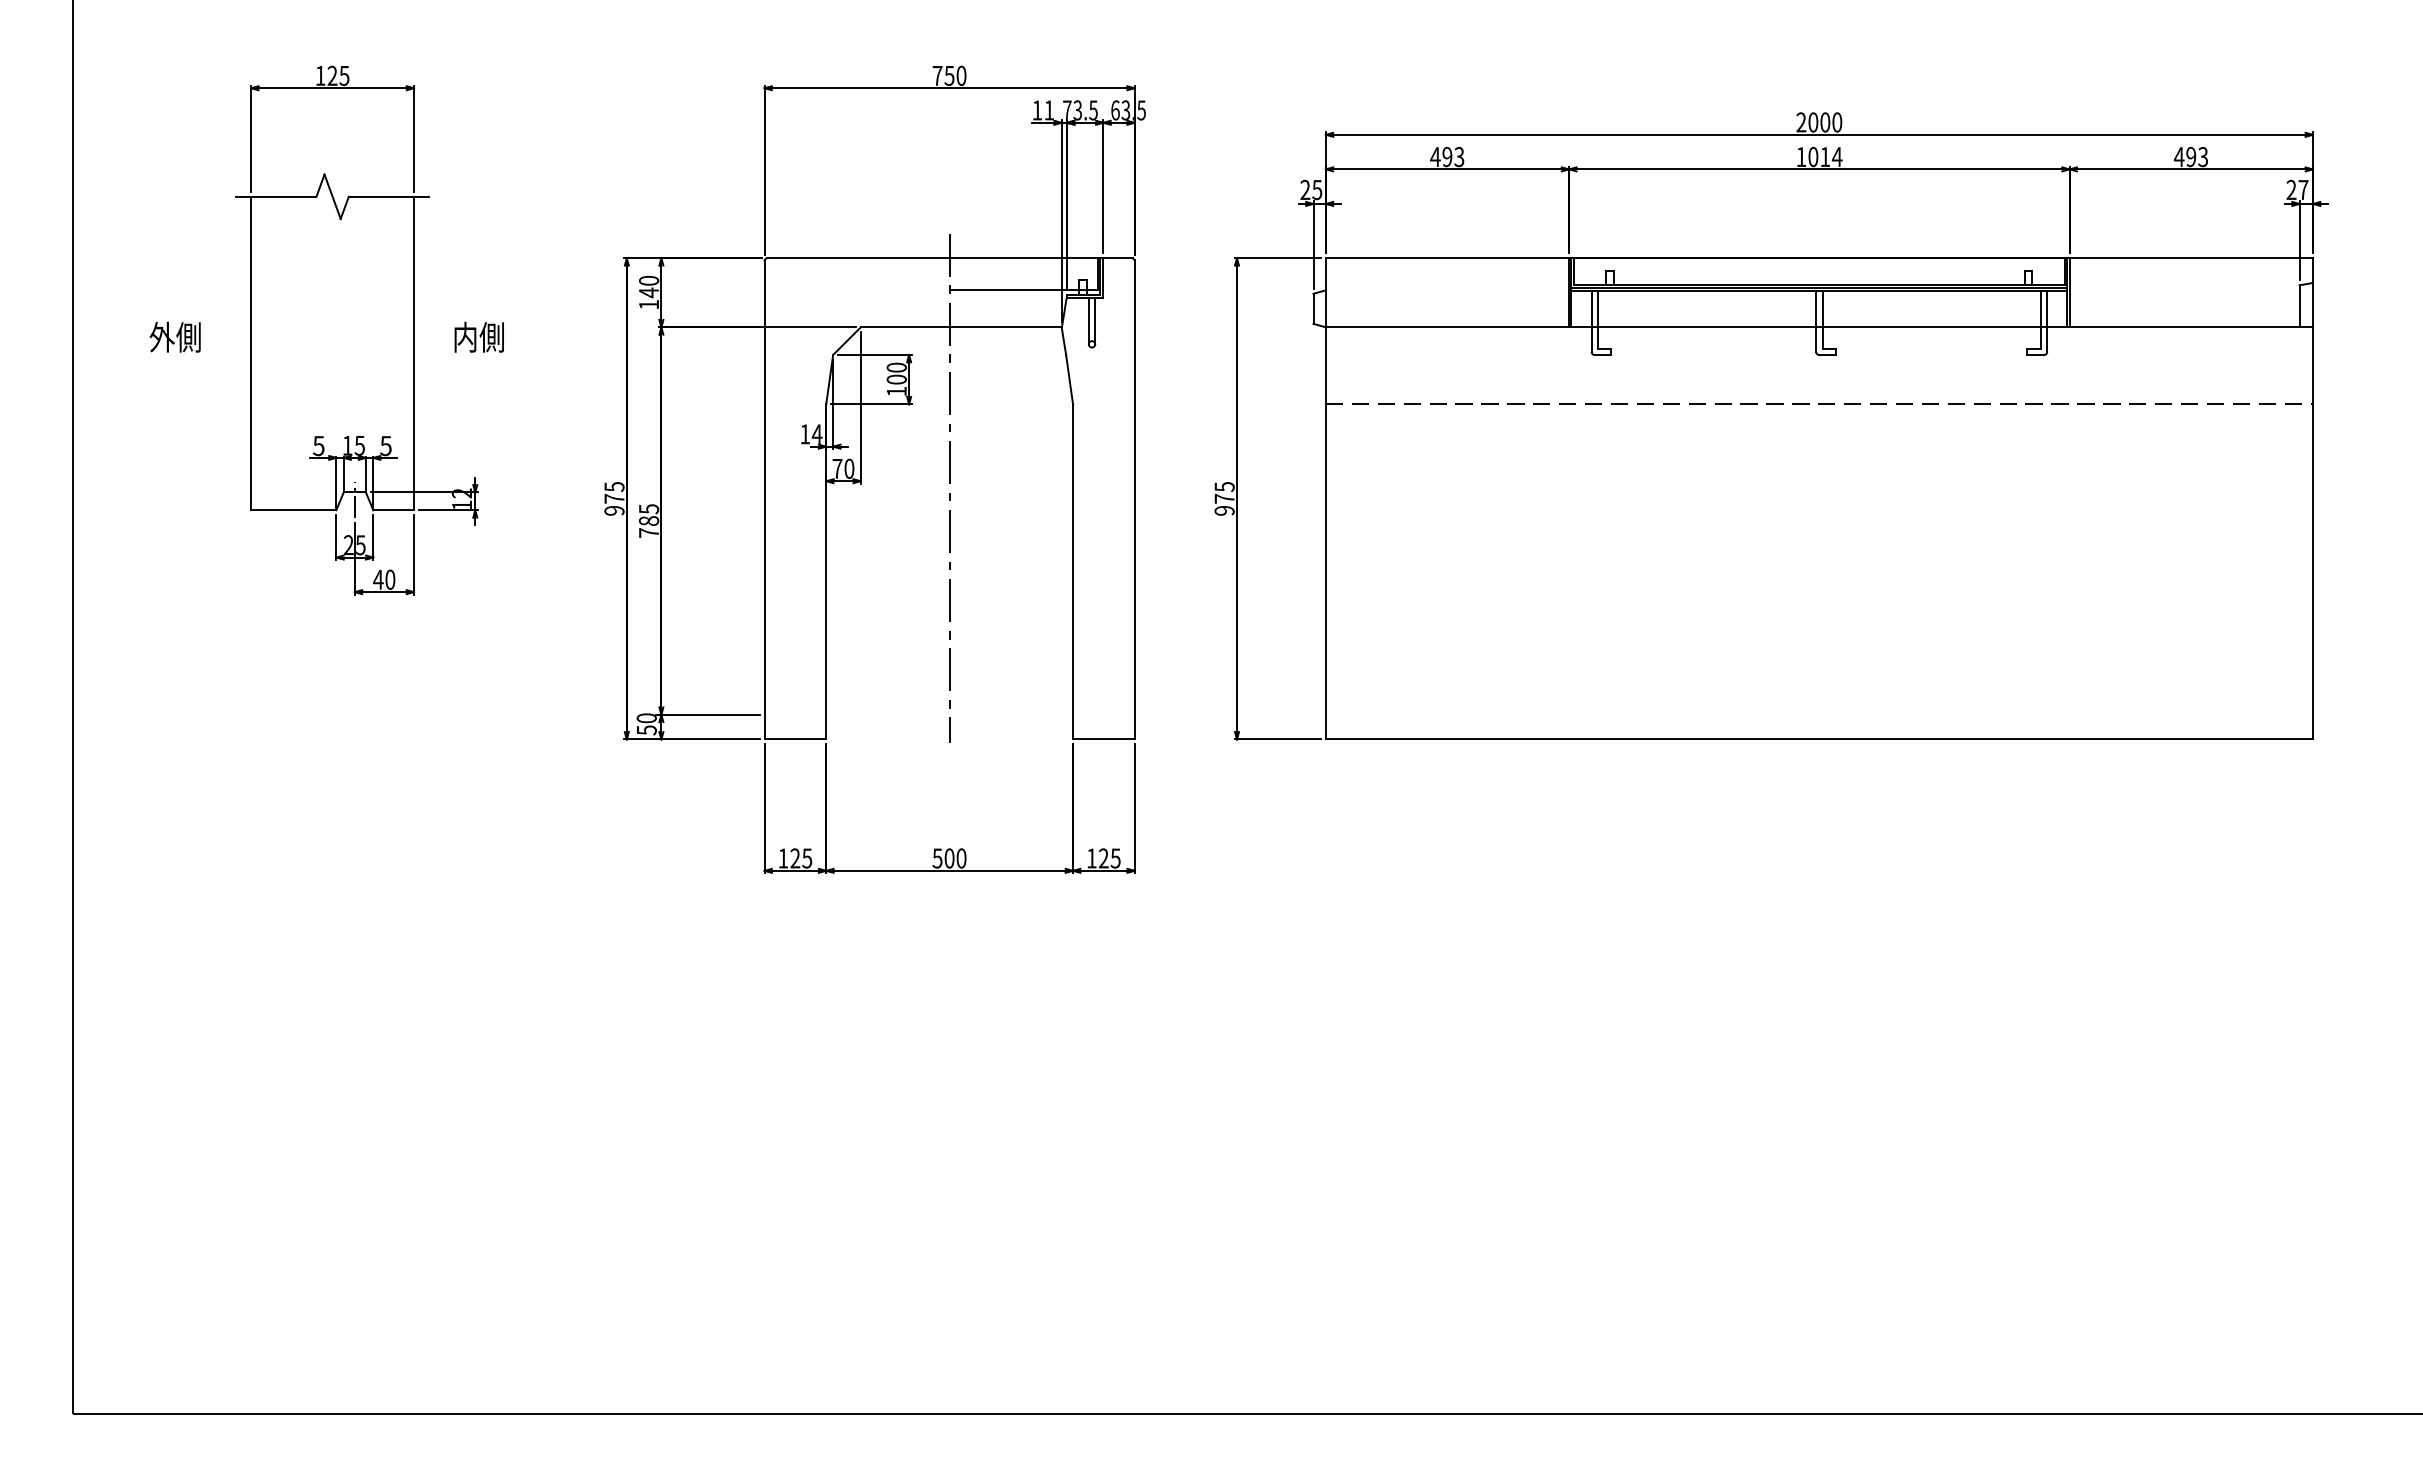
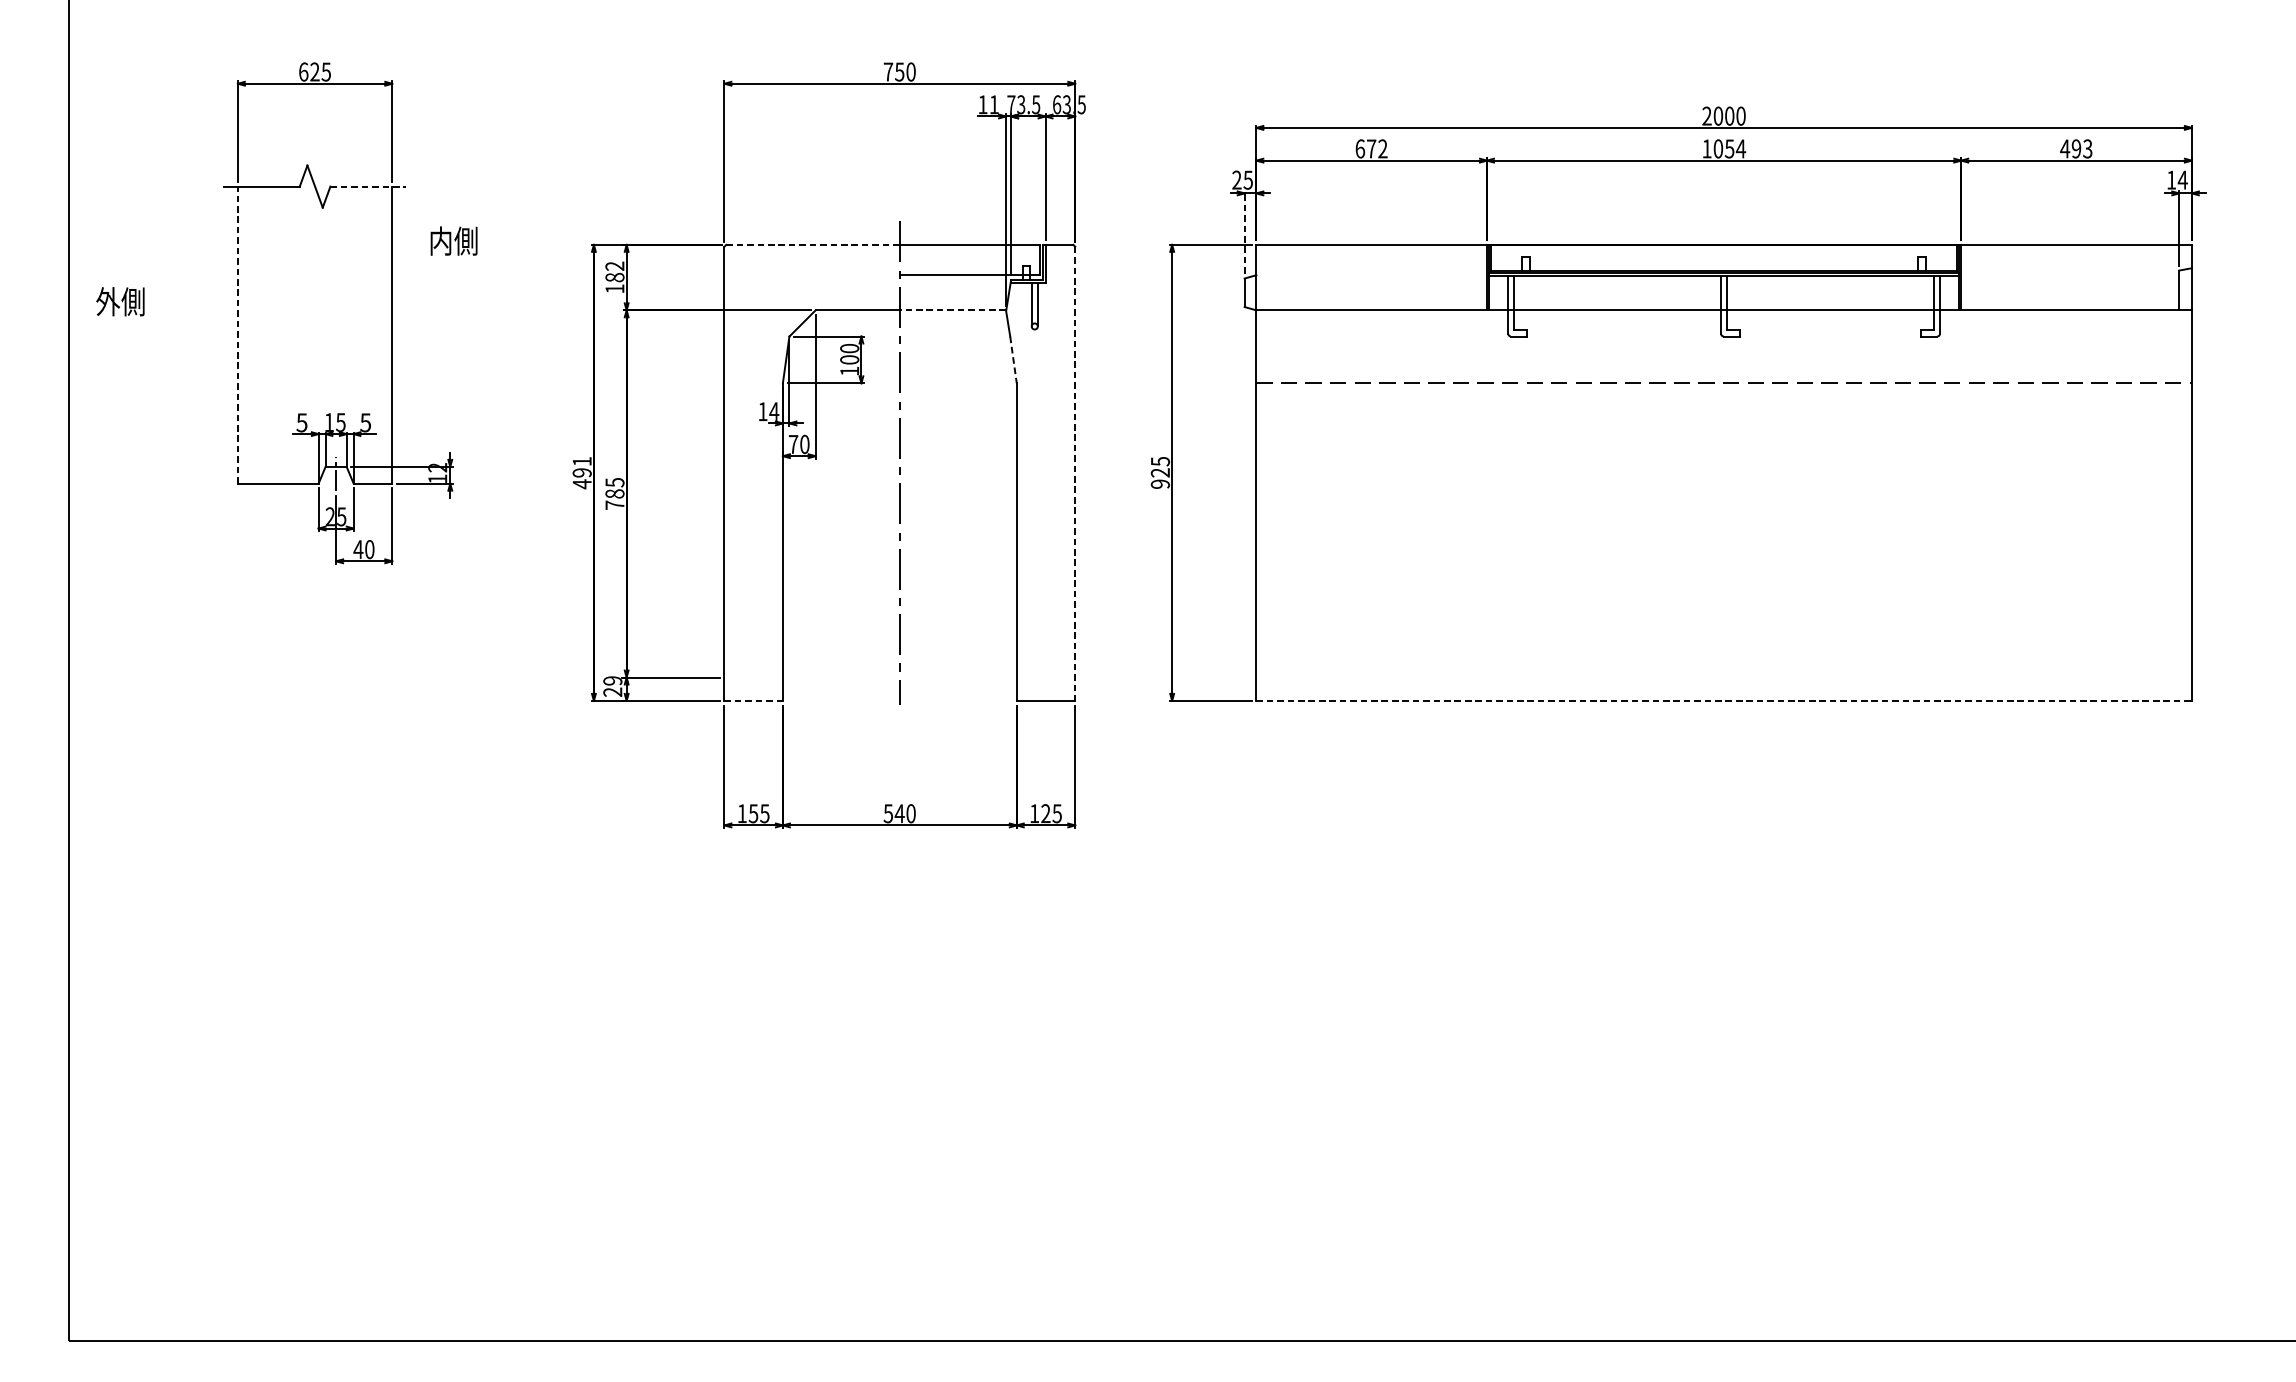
text: (320, 75) -> (303, 71), 125 -> 625
text: (1447, 156) -> (1371, 148), 493 -> 672
text: (1825, 157) -> (1729, 149), 1014 -> 1054
text: (2297, 189) -> (2177, 179), 27 -> 14
line: (389, 196) -> (368, 186), solid -> dashed
line: (1313, 245) -> (1244, 232), solid -> dashed
line: (858, 258) -> (813, 245), solid -> dashed
text: (649, 287) -> (615, 272), 140 -> 182
line: (1005, 327) -> (952, 310), solid -> dashed
text: (174, 336) -> (119, 301), moved
text: (478, 336) -> (453, 240), moved
line: (251, 353) -> (238, 335), solid -> dashed
line: (1069, 379) -> (1013, 359), solid -> dashed
text: (1224, 498) -> (1160, 472), 975 -> 925
text: (614, 499) -> (582, 473), 975 -> 491
line: (1134, 499) -> (1075, 473), solid -> dashed
text: (646, 724) -> (612, 686), 50 -> 29
line: (795, 739) -> (753, 700), solid -> dashed
line: (1819, 739) -> (1724, 700), solid -> dashed
text: (795, 858) -> (753, 813), 125 -> 155
text: (949, 858) -> (899, 813), 500 -> 540

